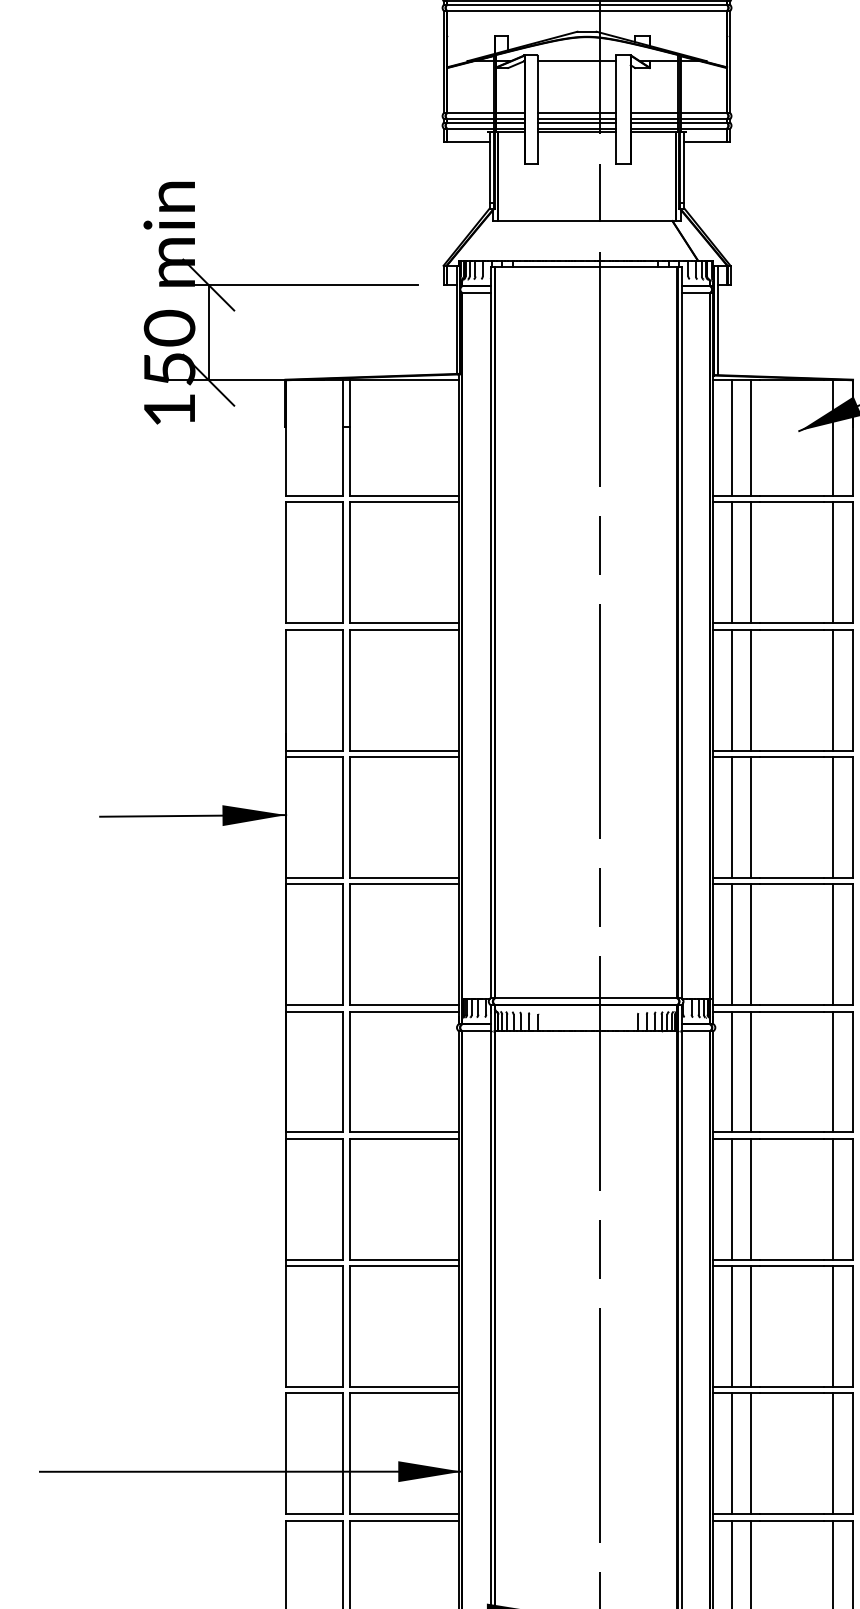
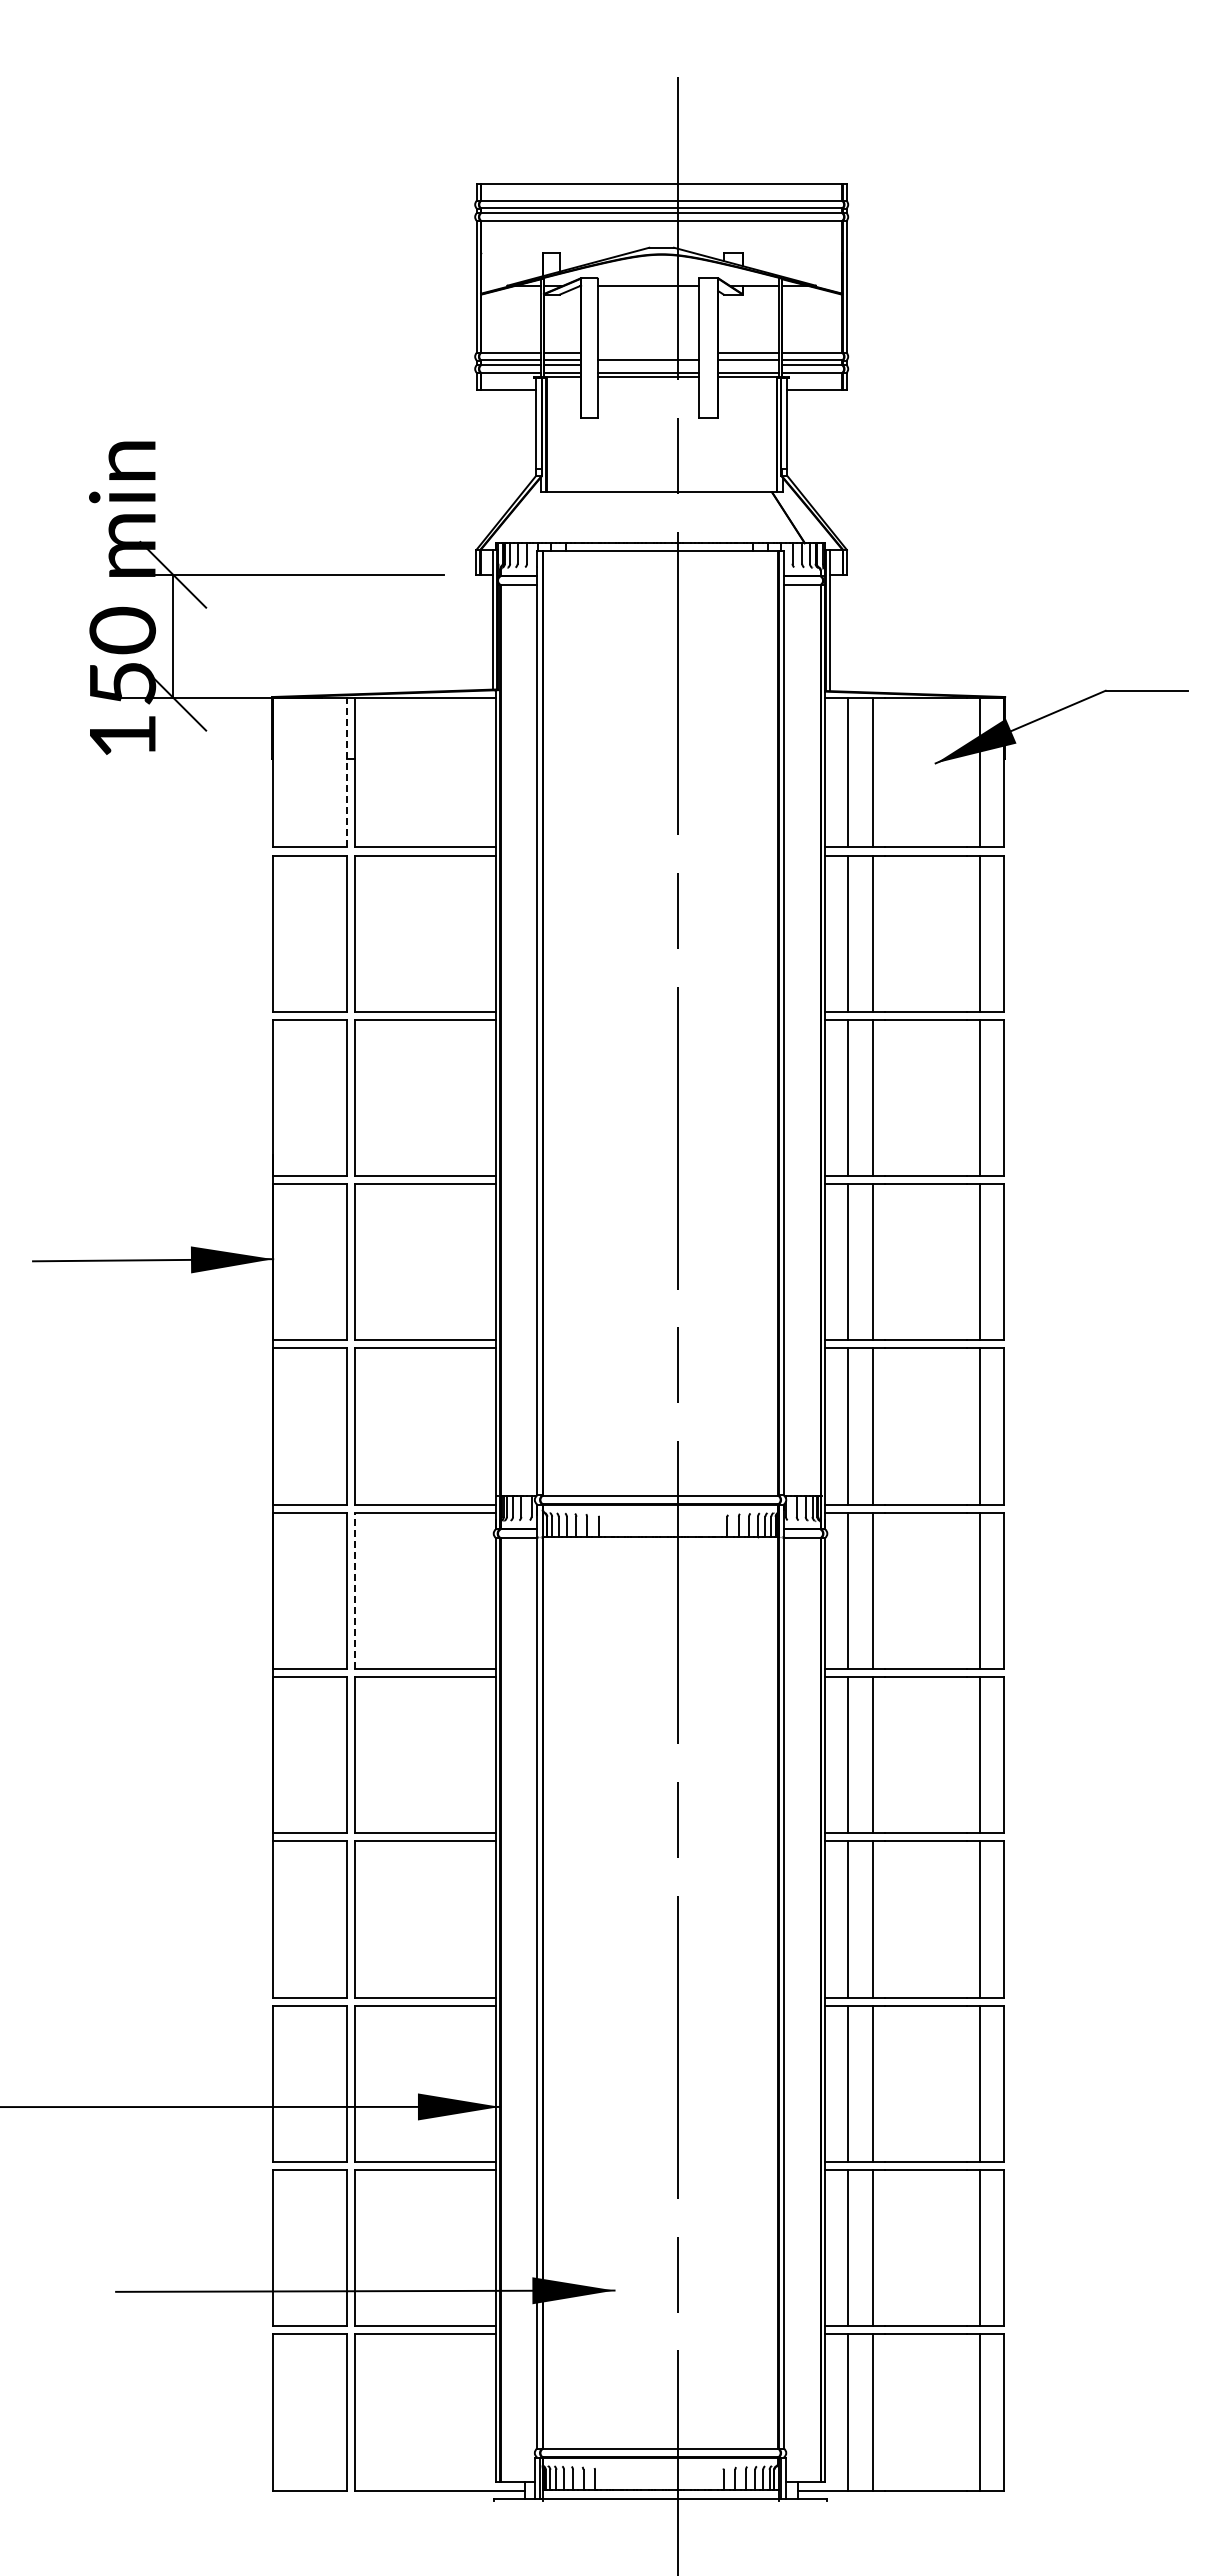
line: (576, 113) -> (648, 353), removed
line: (576, 122) -> (648, 365), removed
line: (654, 122) -> (748, 365), removed
line: (343, 438) -> (347, 772), solid -> dashed
line: (349, 1071) -> (355, 1590), solid -> dashed

